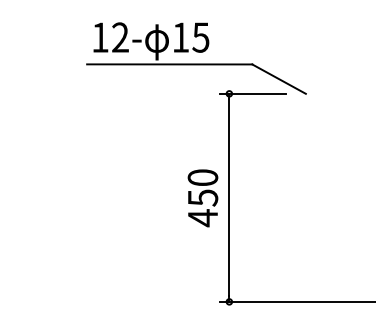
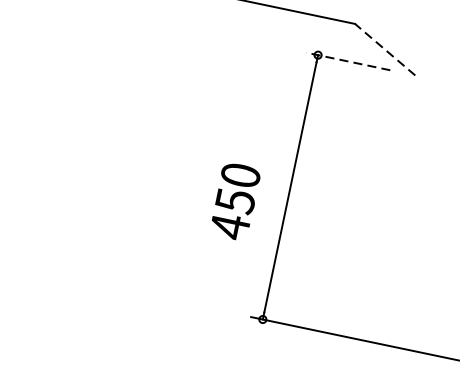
line: (279, 79) -> (385, 50), solid -> dashed
line: (252, 93) -> (347, 60), solid -> dashed
text: (202, 198) -> (234, 201), moved

